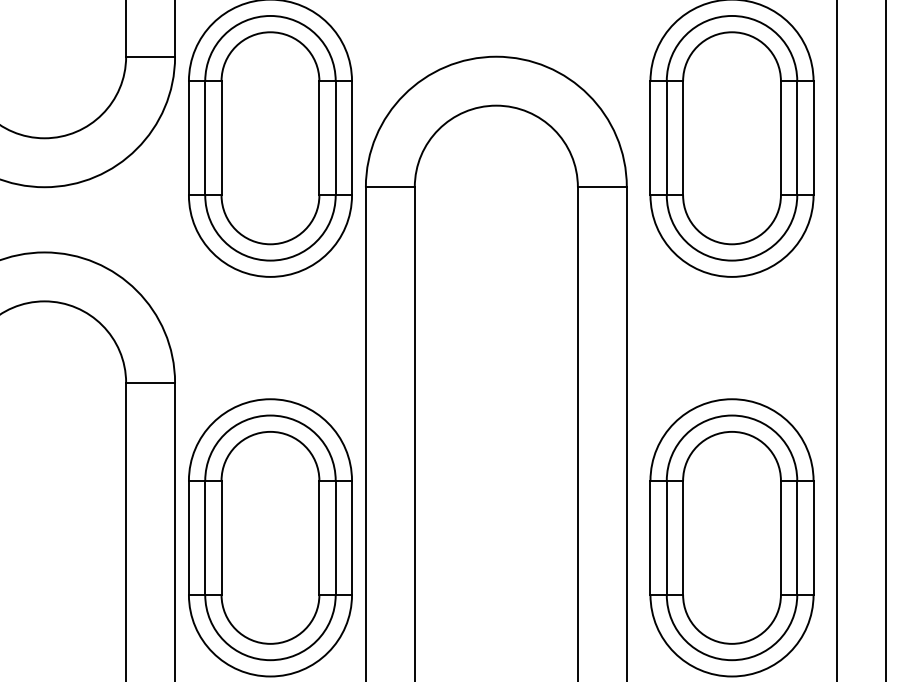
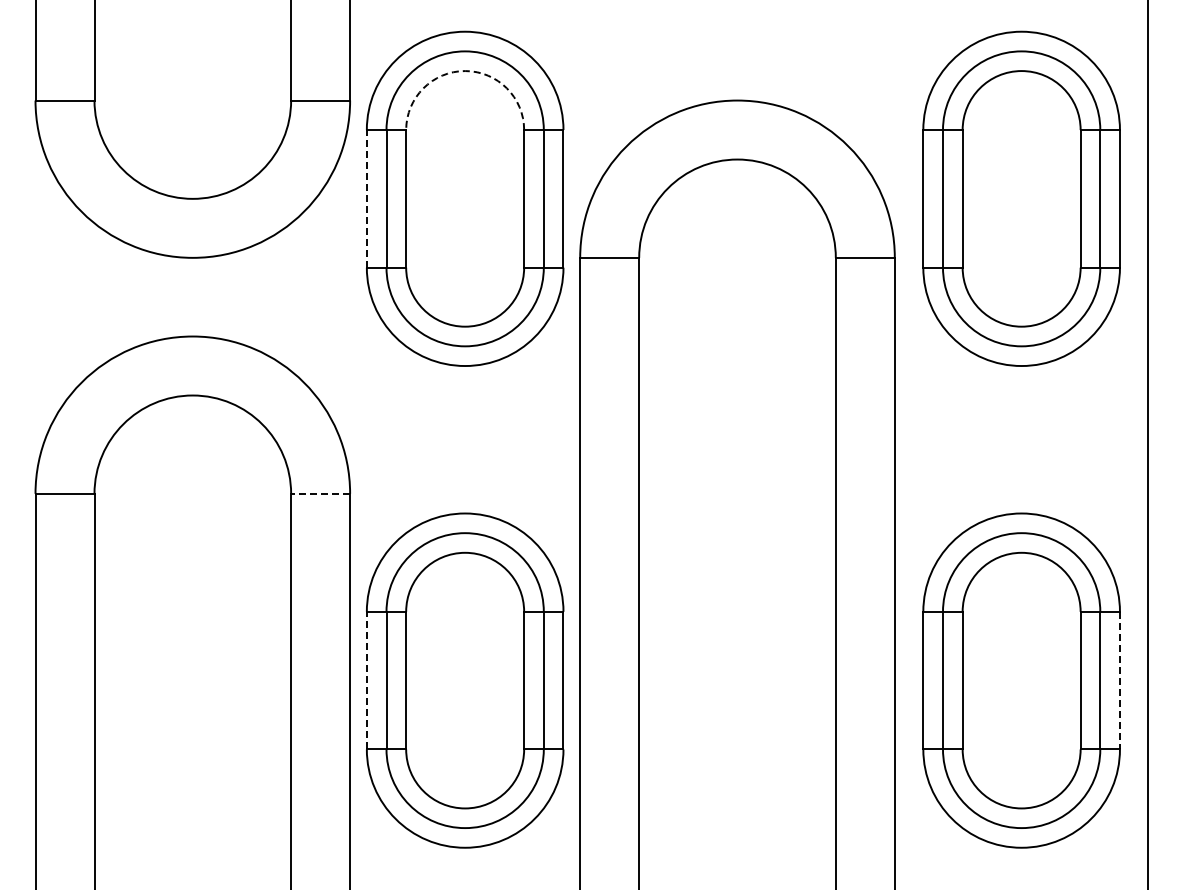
arc: (270, 32) -> (465, 71), solid -> dashed
line: (188, 137) -> (366, 198), solid -> dashed
line: (150, 382) -> (320, 493), solid -> dashed
line: (188, 537) -> (366, 680), solid -> dashed
line: (813, 537) -> (1119, 680), solid -> dashed

